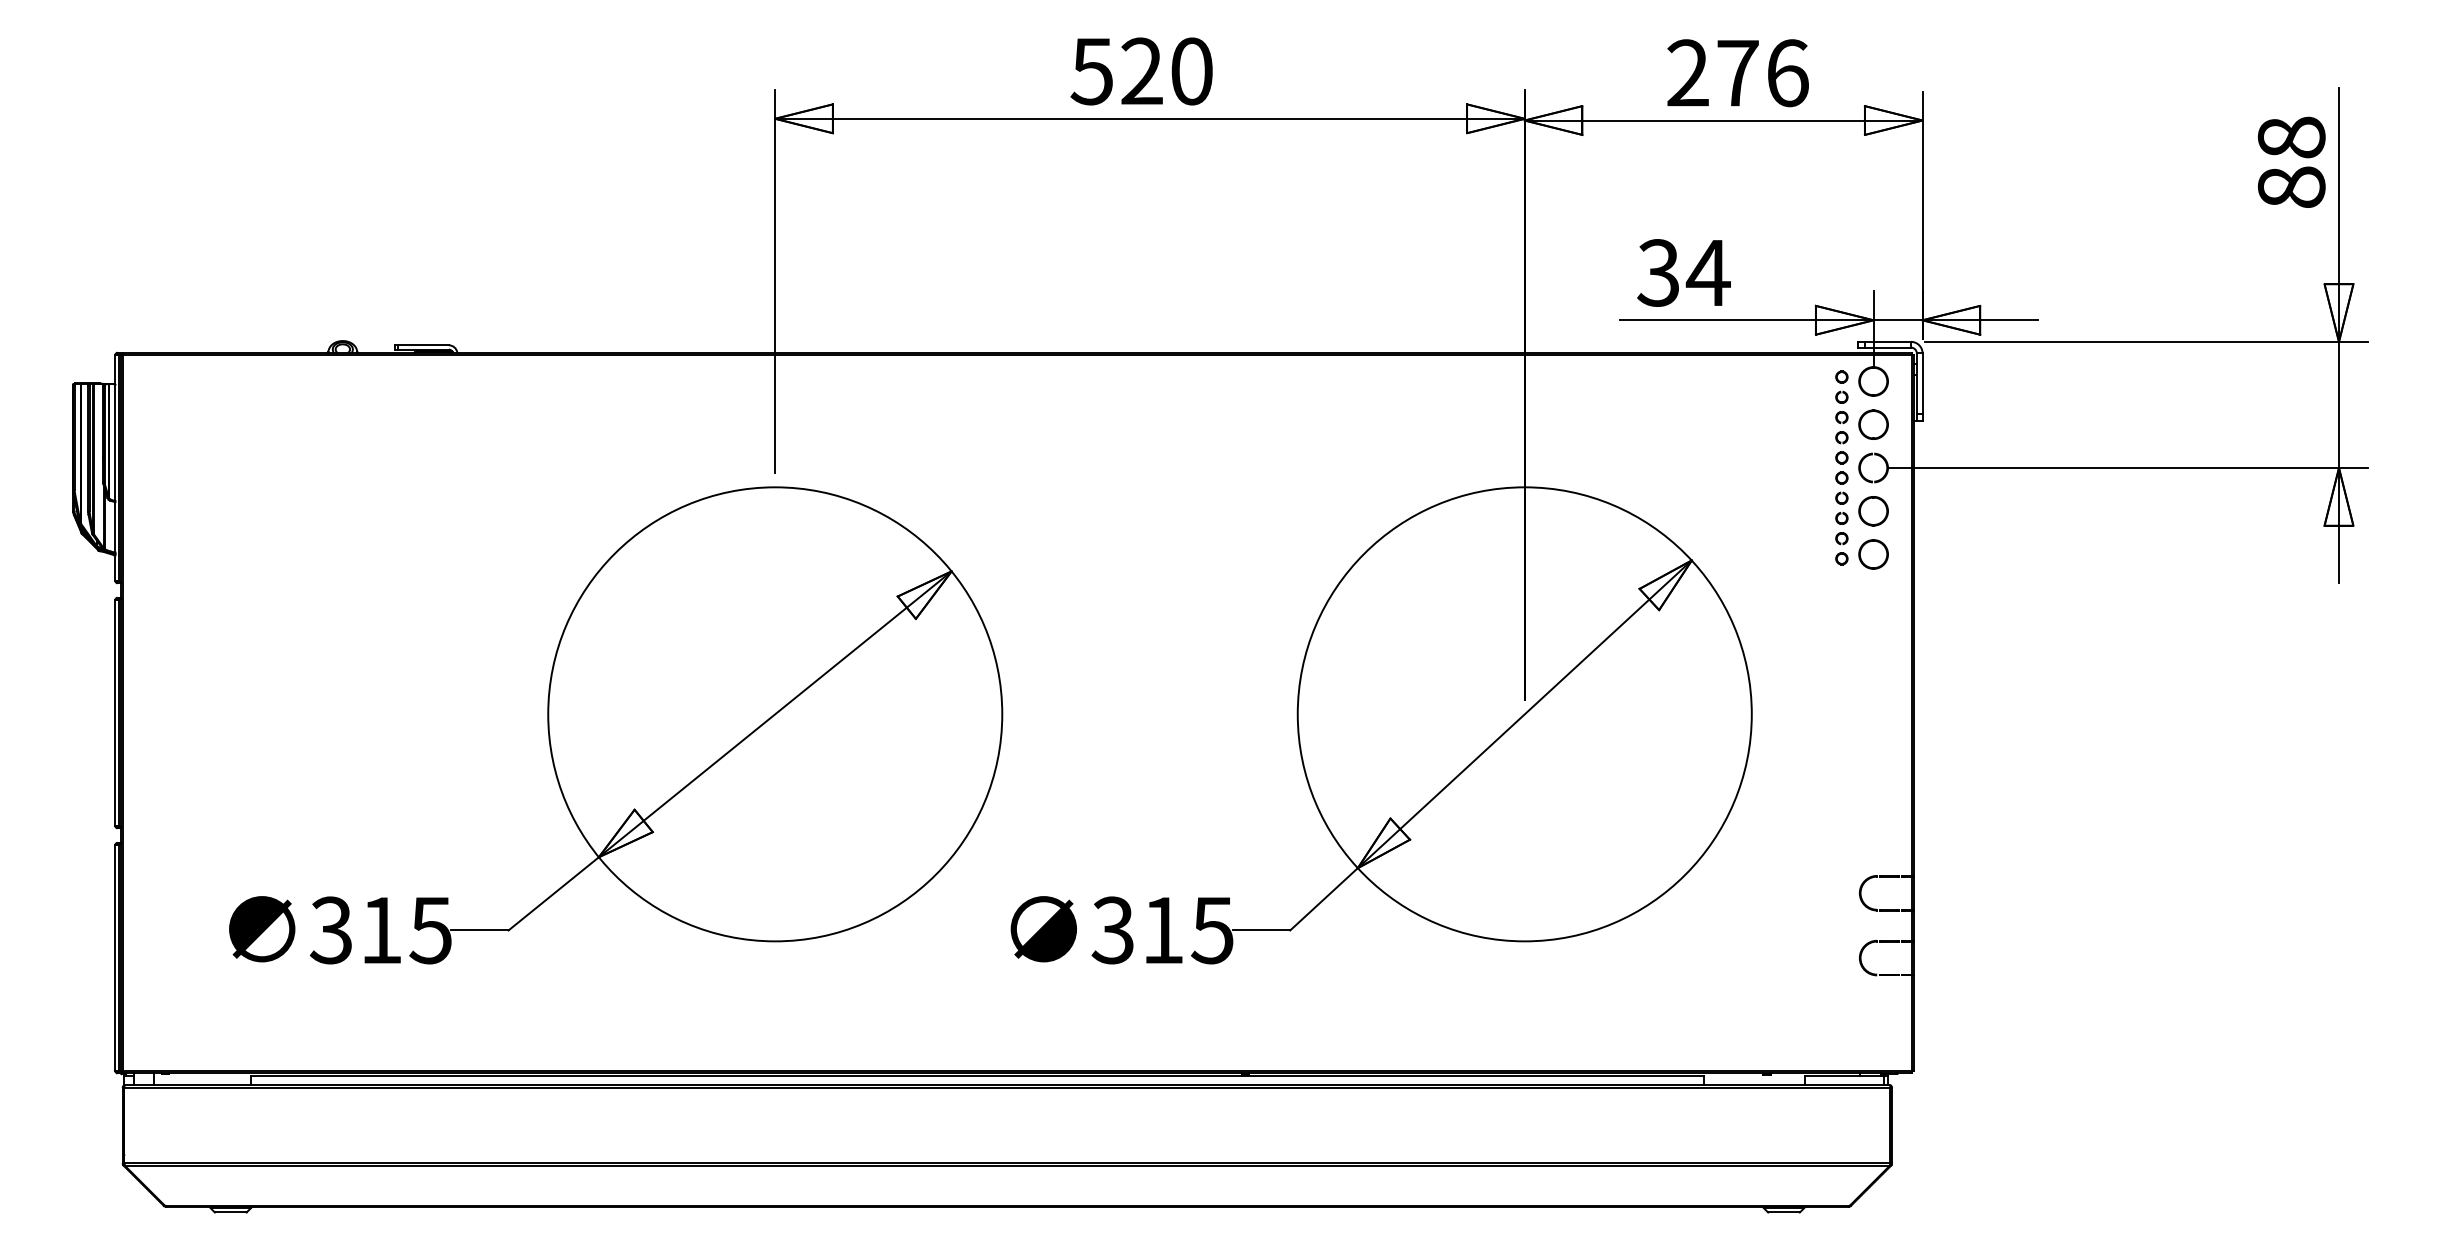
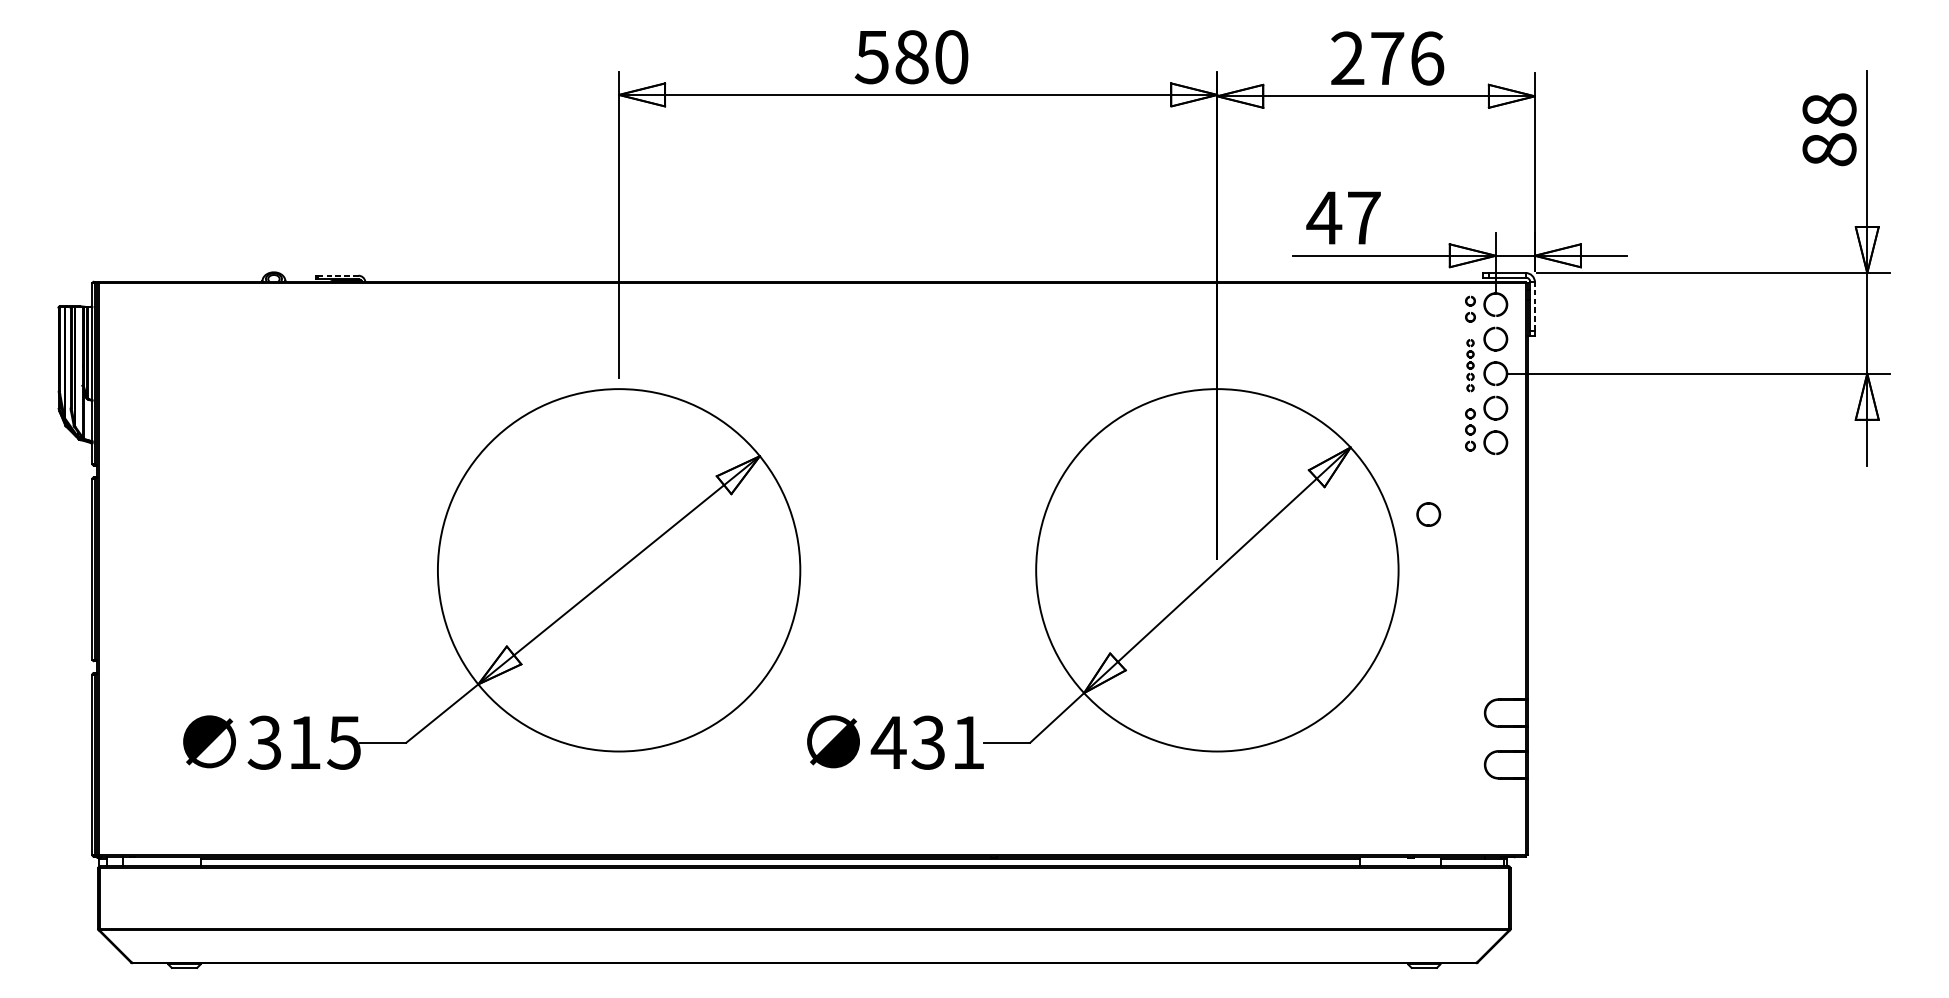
text: (1142, 71) -> (912, 57), 520 -> 580
text: (1683, 272) -> (1344, 217), 34 -> 47
line: (423, 345) -> (338, 275), solid -> dashed
line: (1922, 383) -> (1534, 306), solid -> dashed
part: (1841, 457) -> (1470, 365), size x0.7
part: (1789, 644) -> (1428, 514), added
text: (1161, 930) -> (927, 742), 315 -> 431

